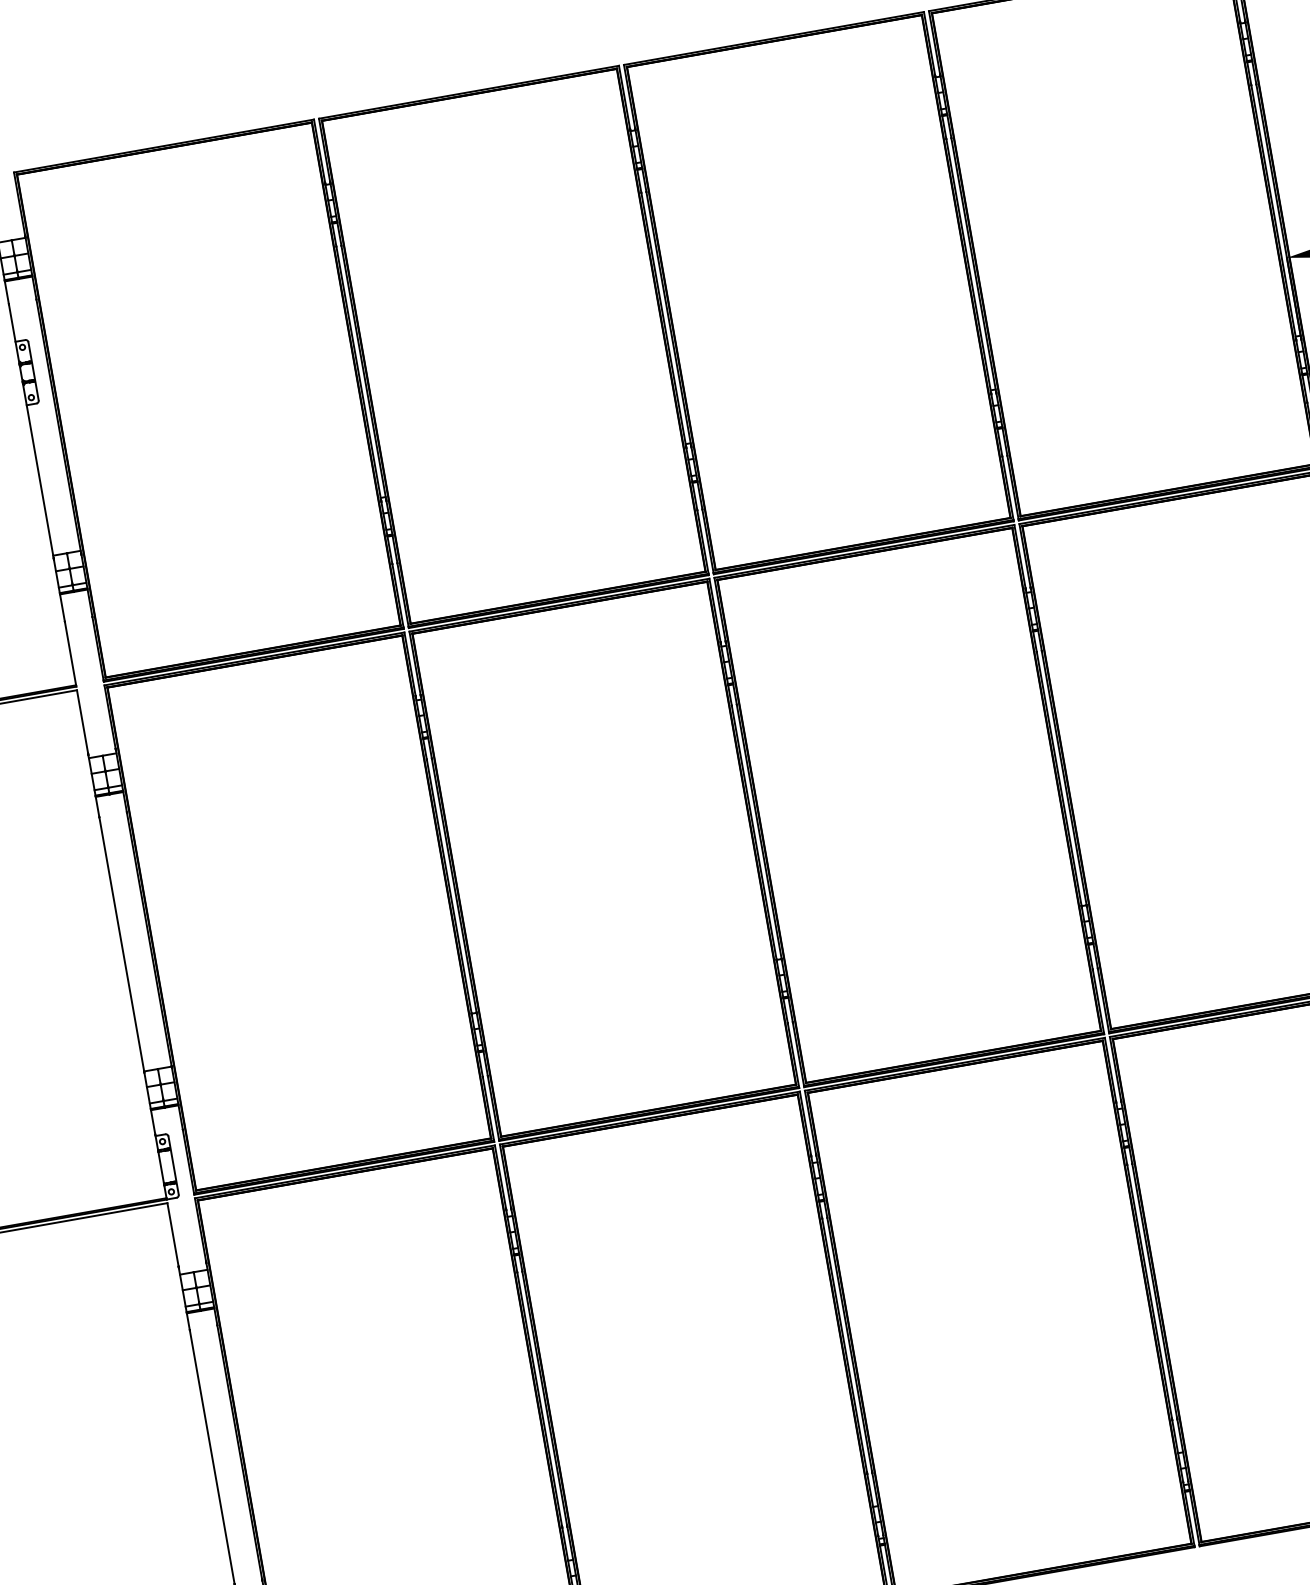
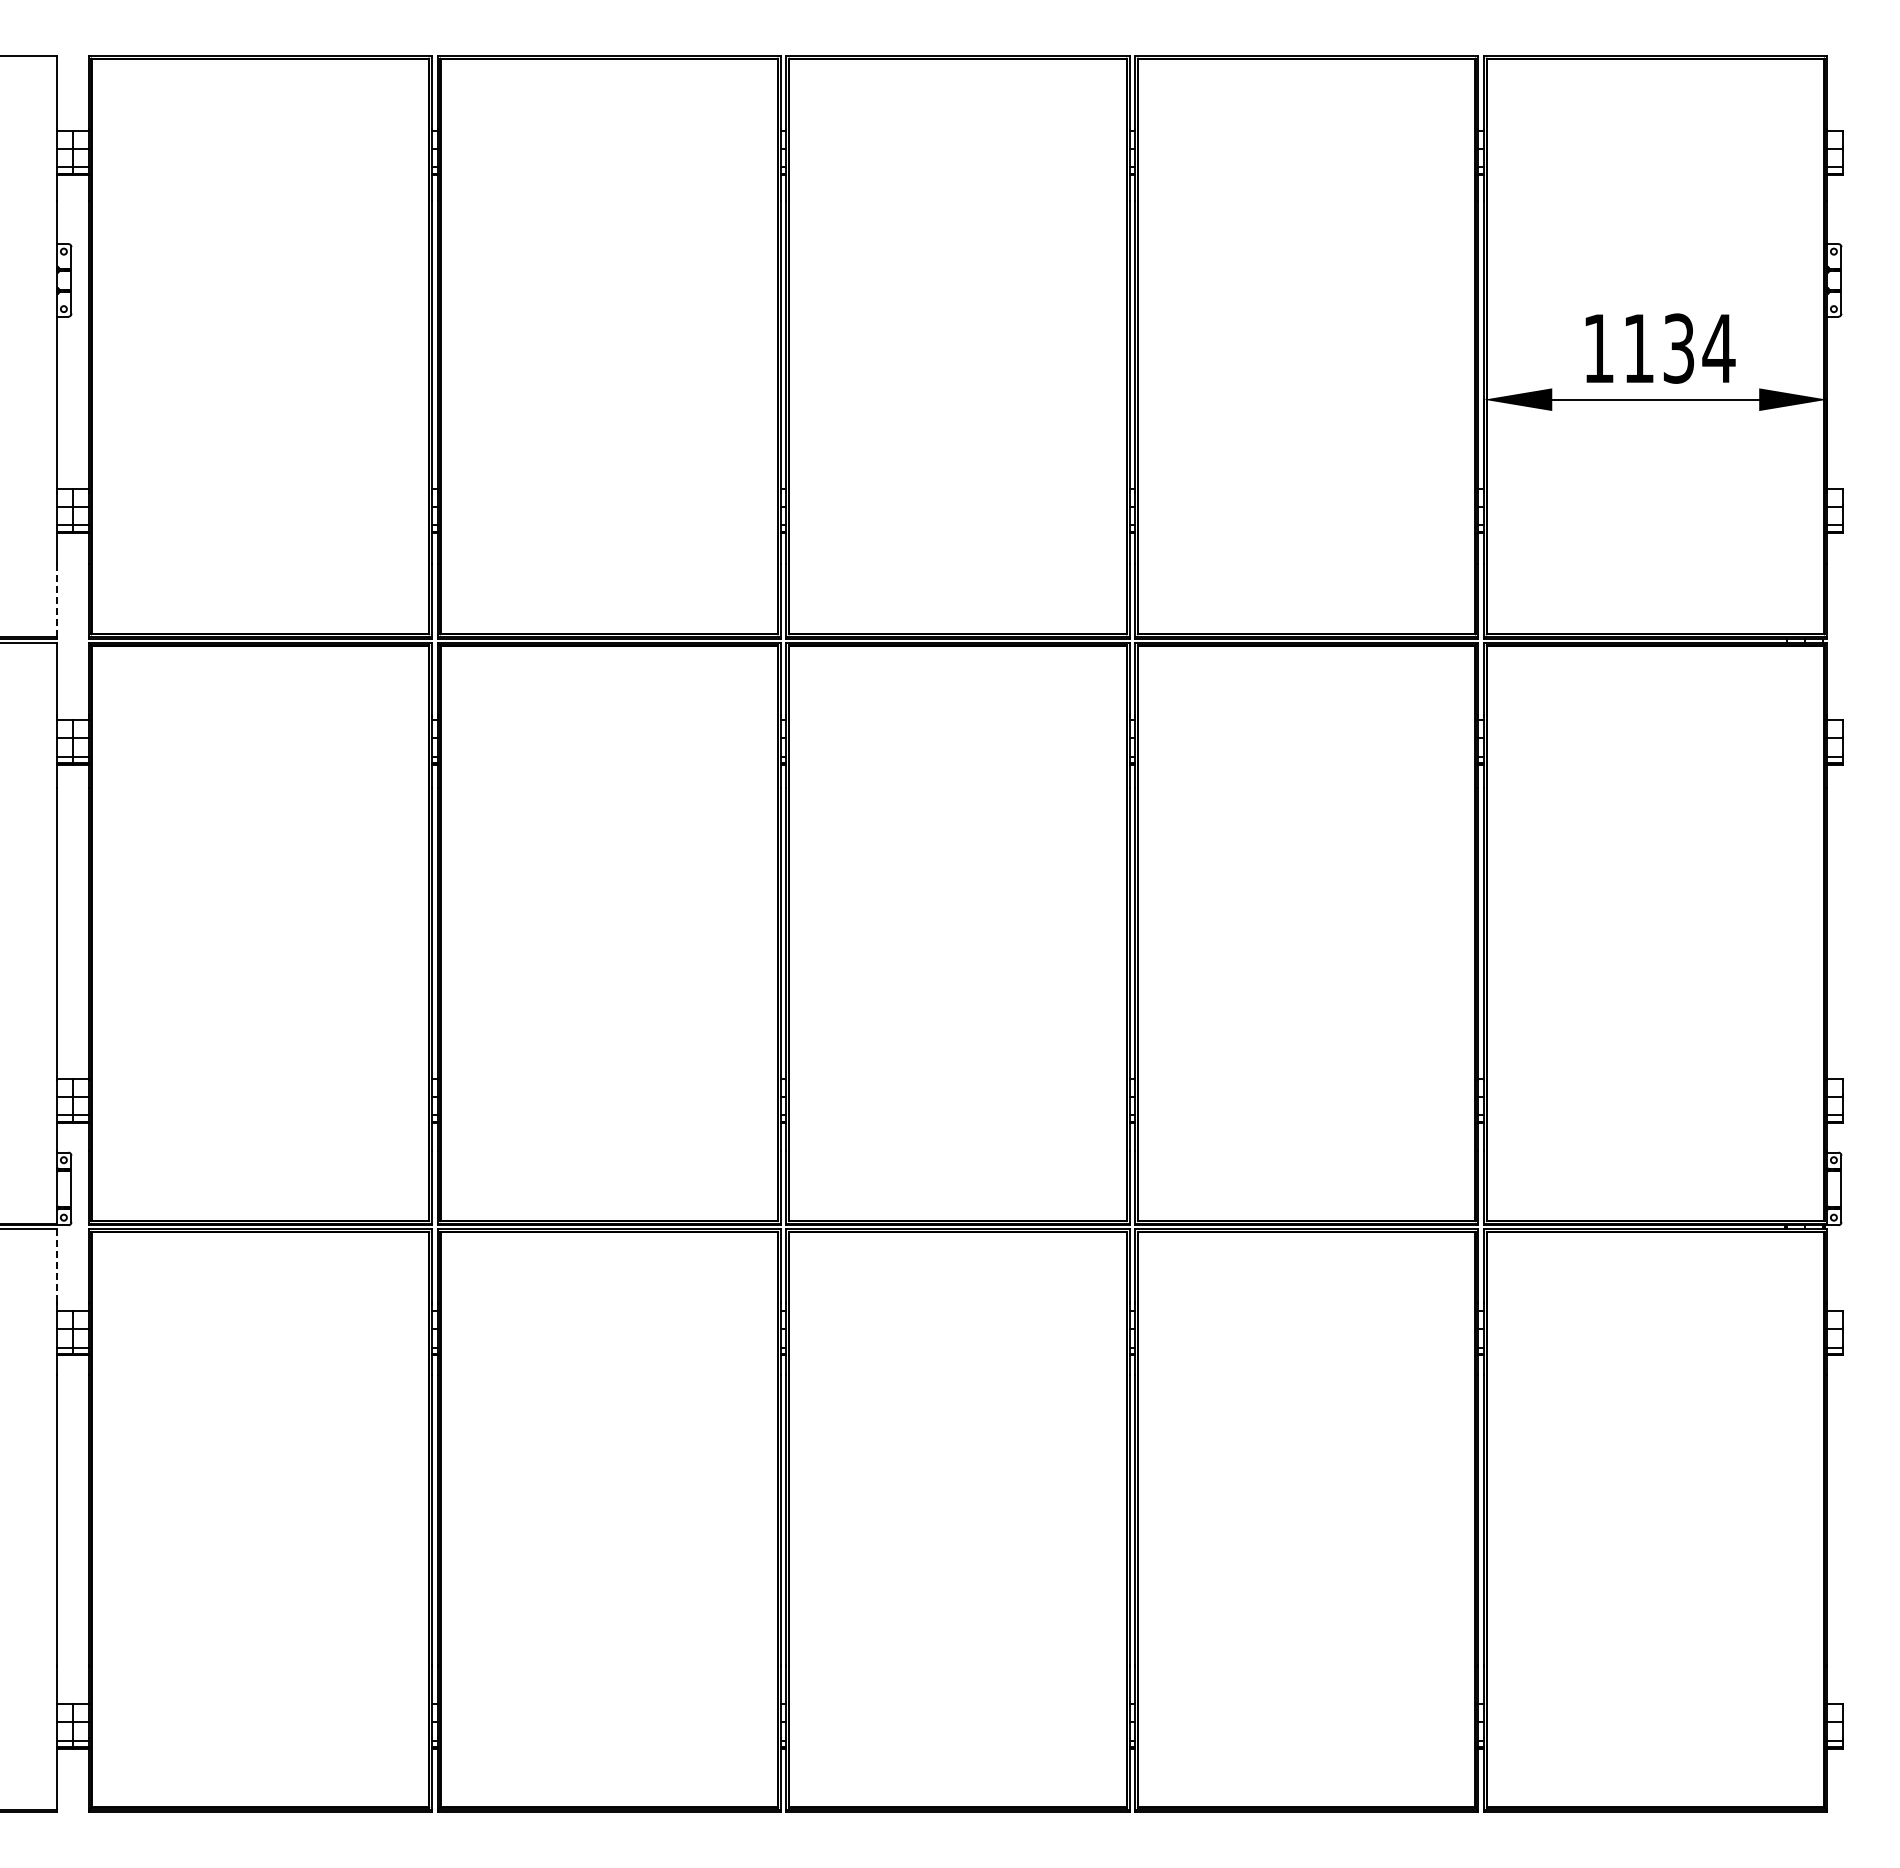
line: (70, 653) -> (57, 600), solid -> dashed
line: (173, 1234) -> (57, 1265), solid -> dashed

